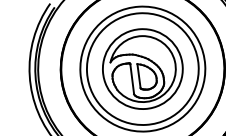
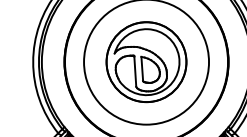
circle: (142, 69) -> (146, 62), size x0.71

